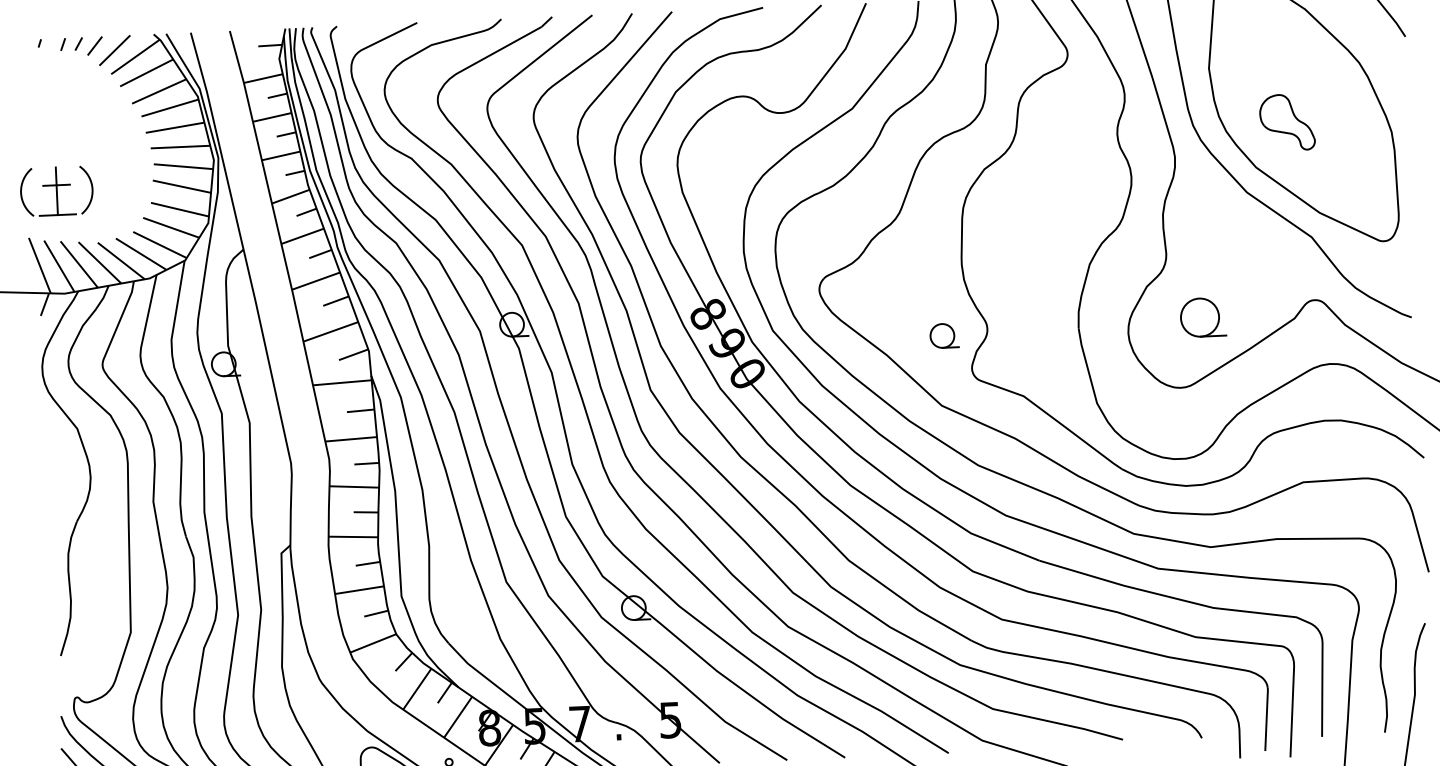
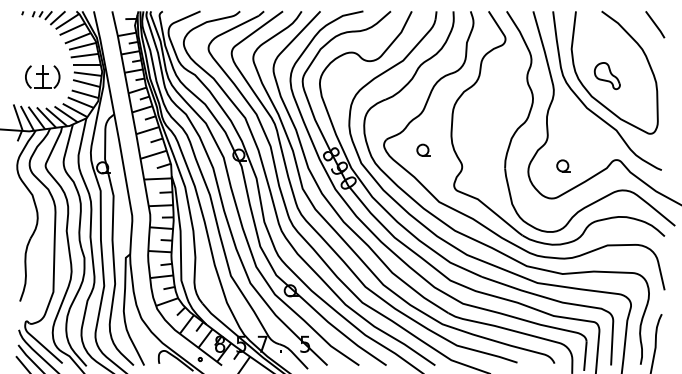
part: (56, 190) -> (42, 76), moved
part: (1202, 316) -> (563, 165), size x0.62
part: (943, 334) -> (423, 149), moved

